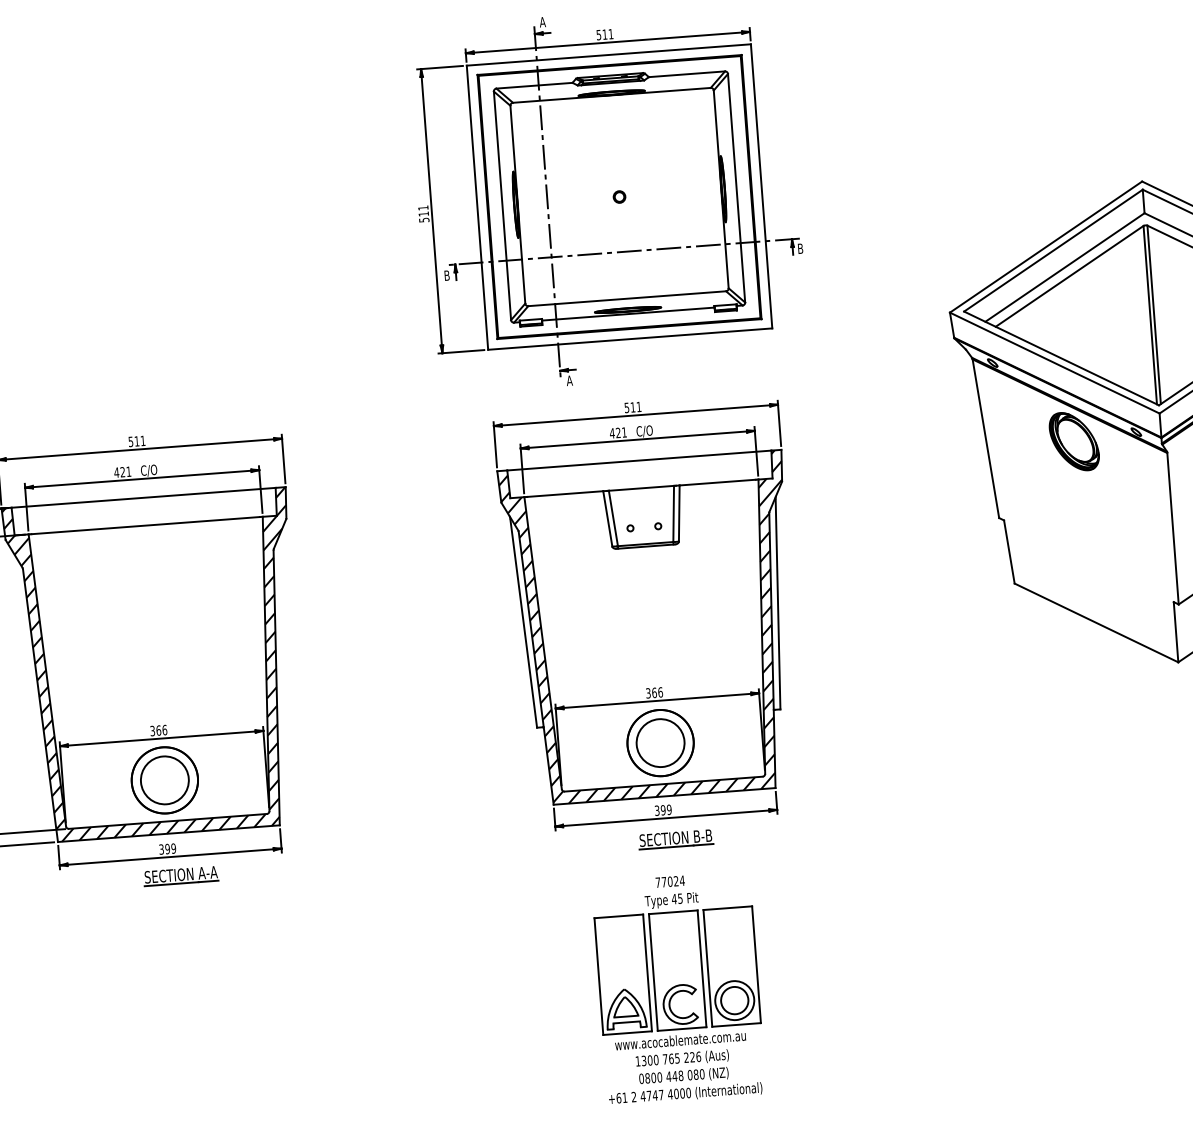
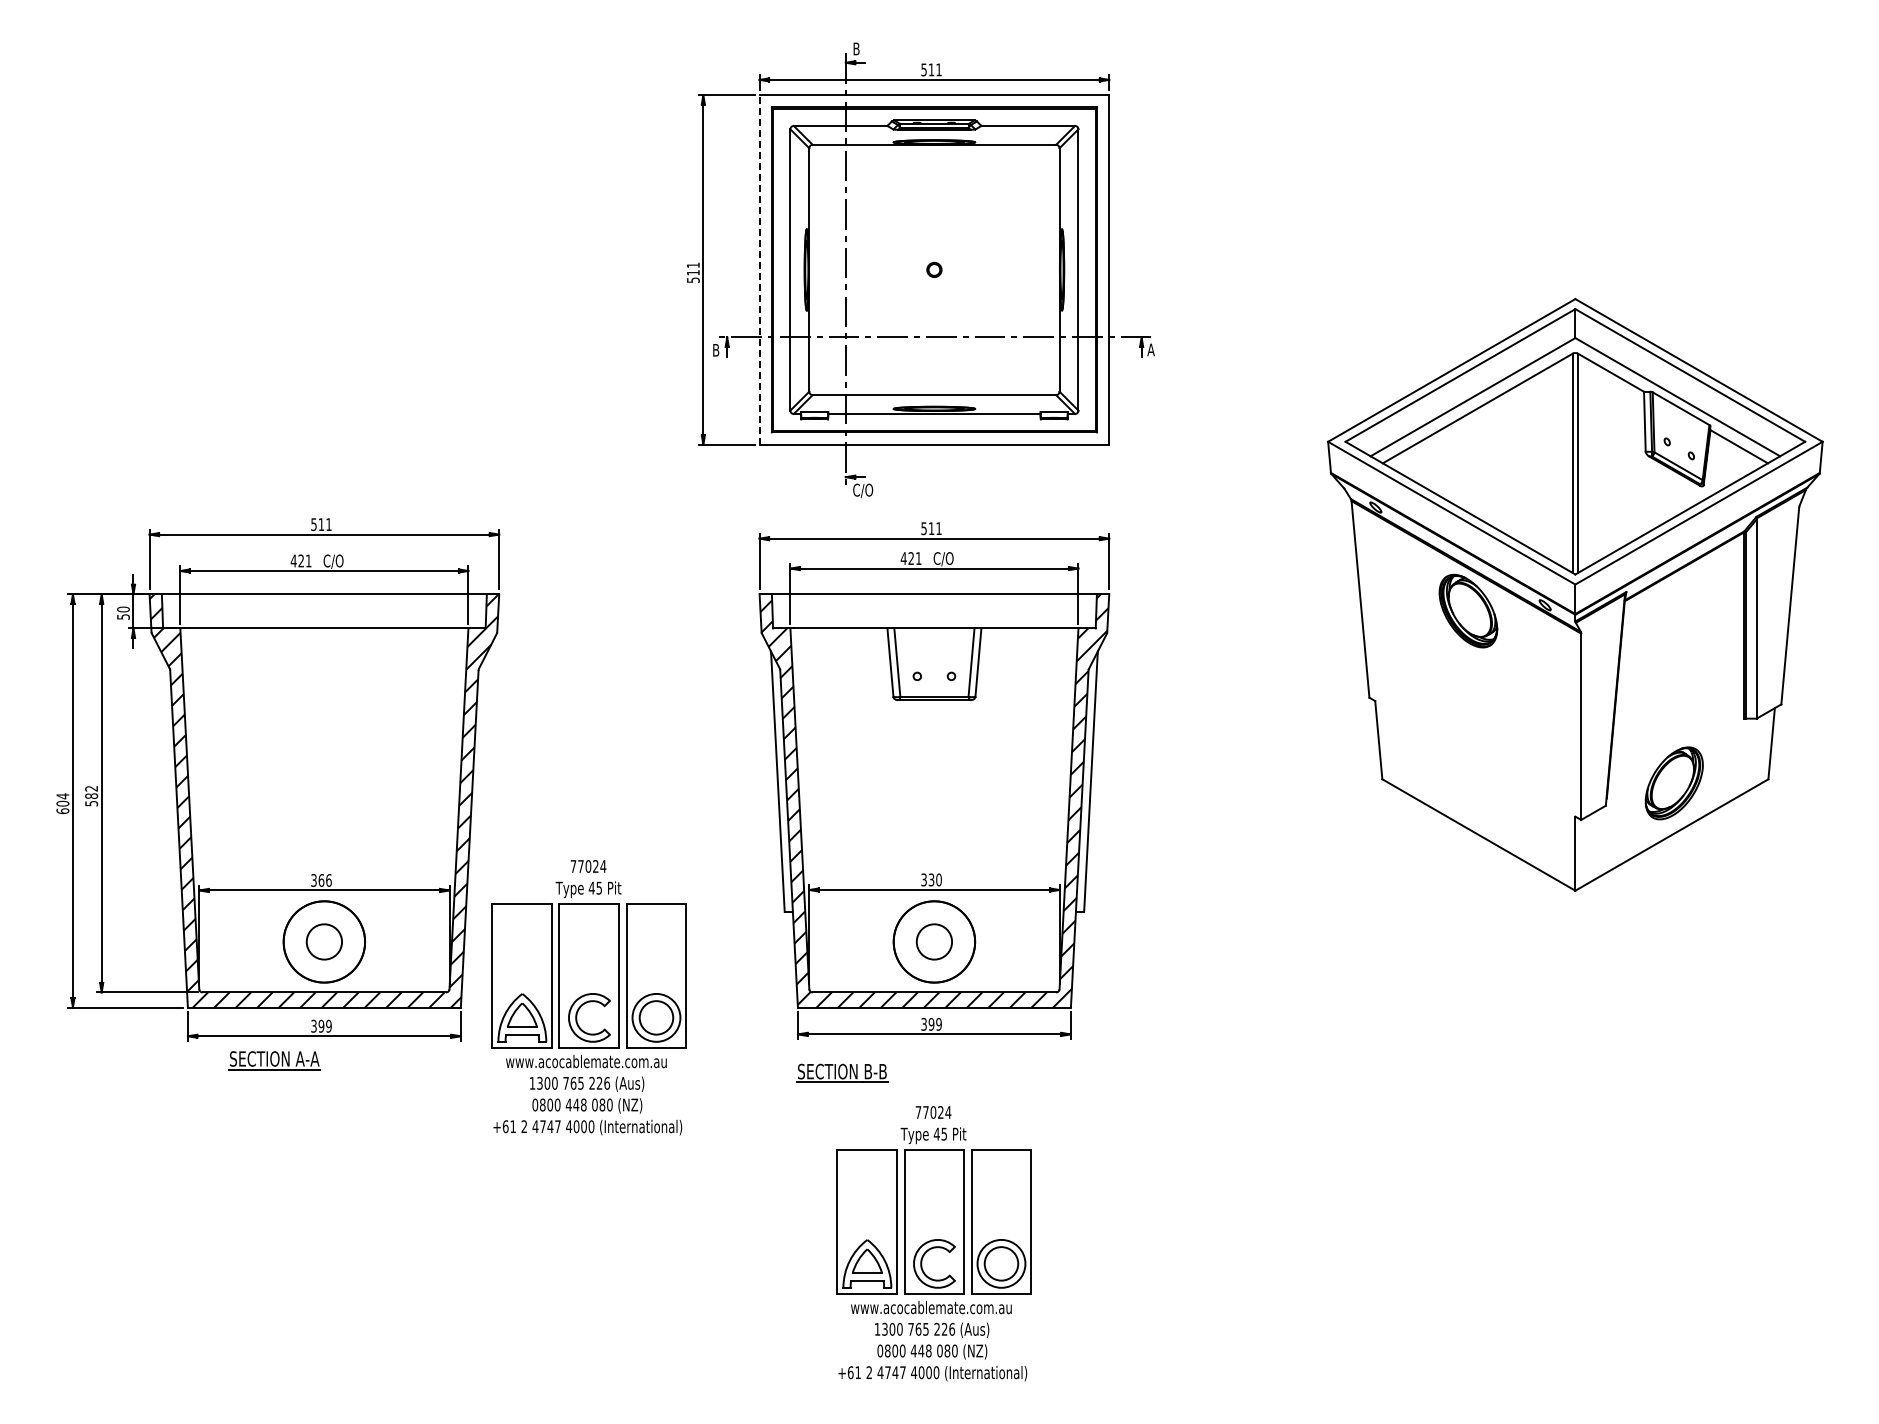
text: (542, 21) -> (856, 48), A -> B
line: (477, 207) -> (759, 269), solid -> dashed
text: (799, 248) -> (1150, 349), B -> A
text: (574, 380) -> (862, 490), A -> C/O
text: (656, 692) -> (934, 879), 366 -> 330
circle: (660, 742) -> (934, 941), size x0.6
circle: (164, 780) -> (324, 941), size x0.6
part: (382, 809) -> (588, 997), added
part: (676, 838) -> (842, 1072), moved
part: (181, 876) -> (274, 1060), moved

